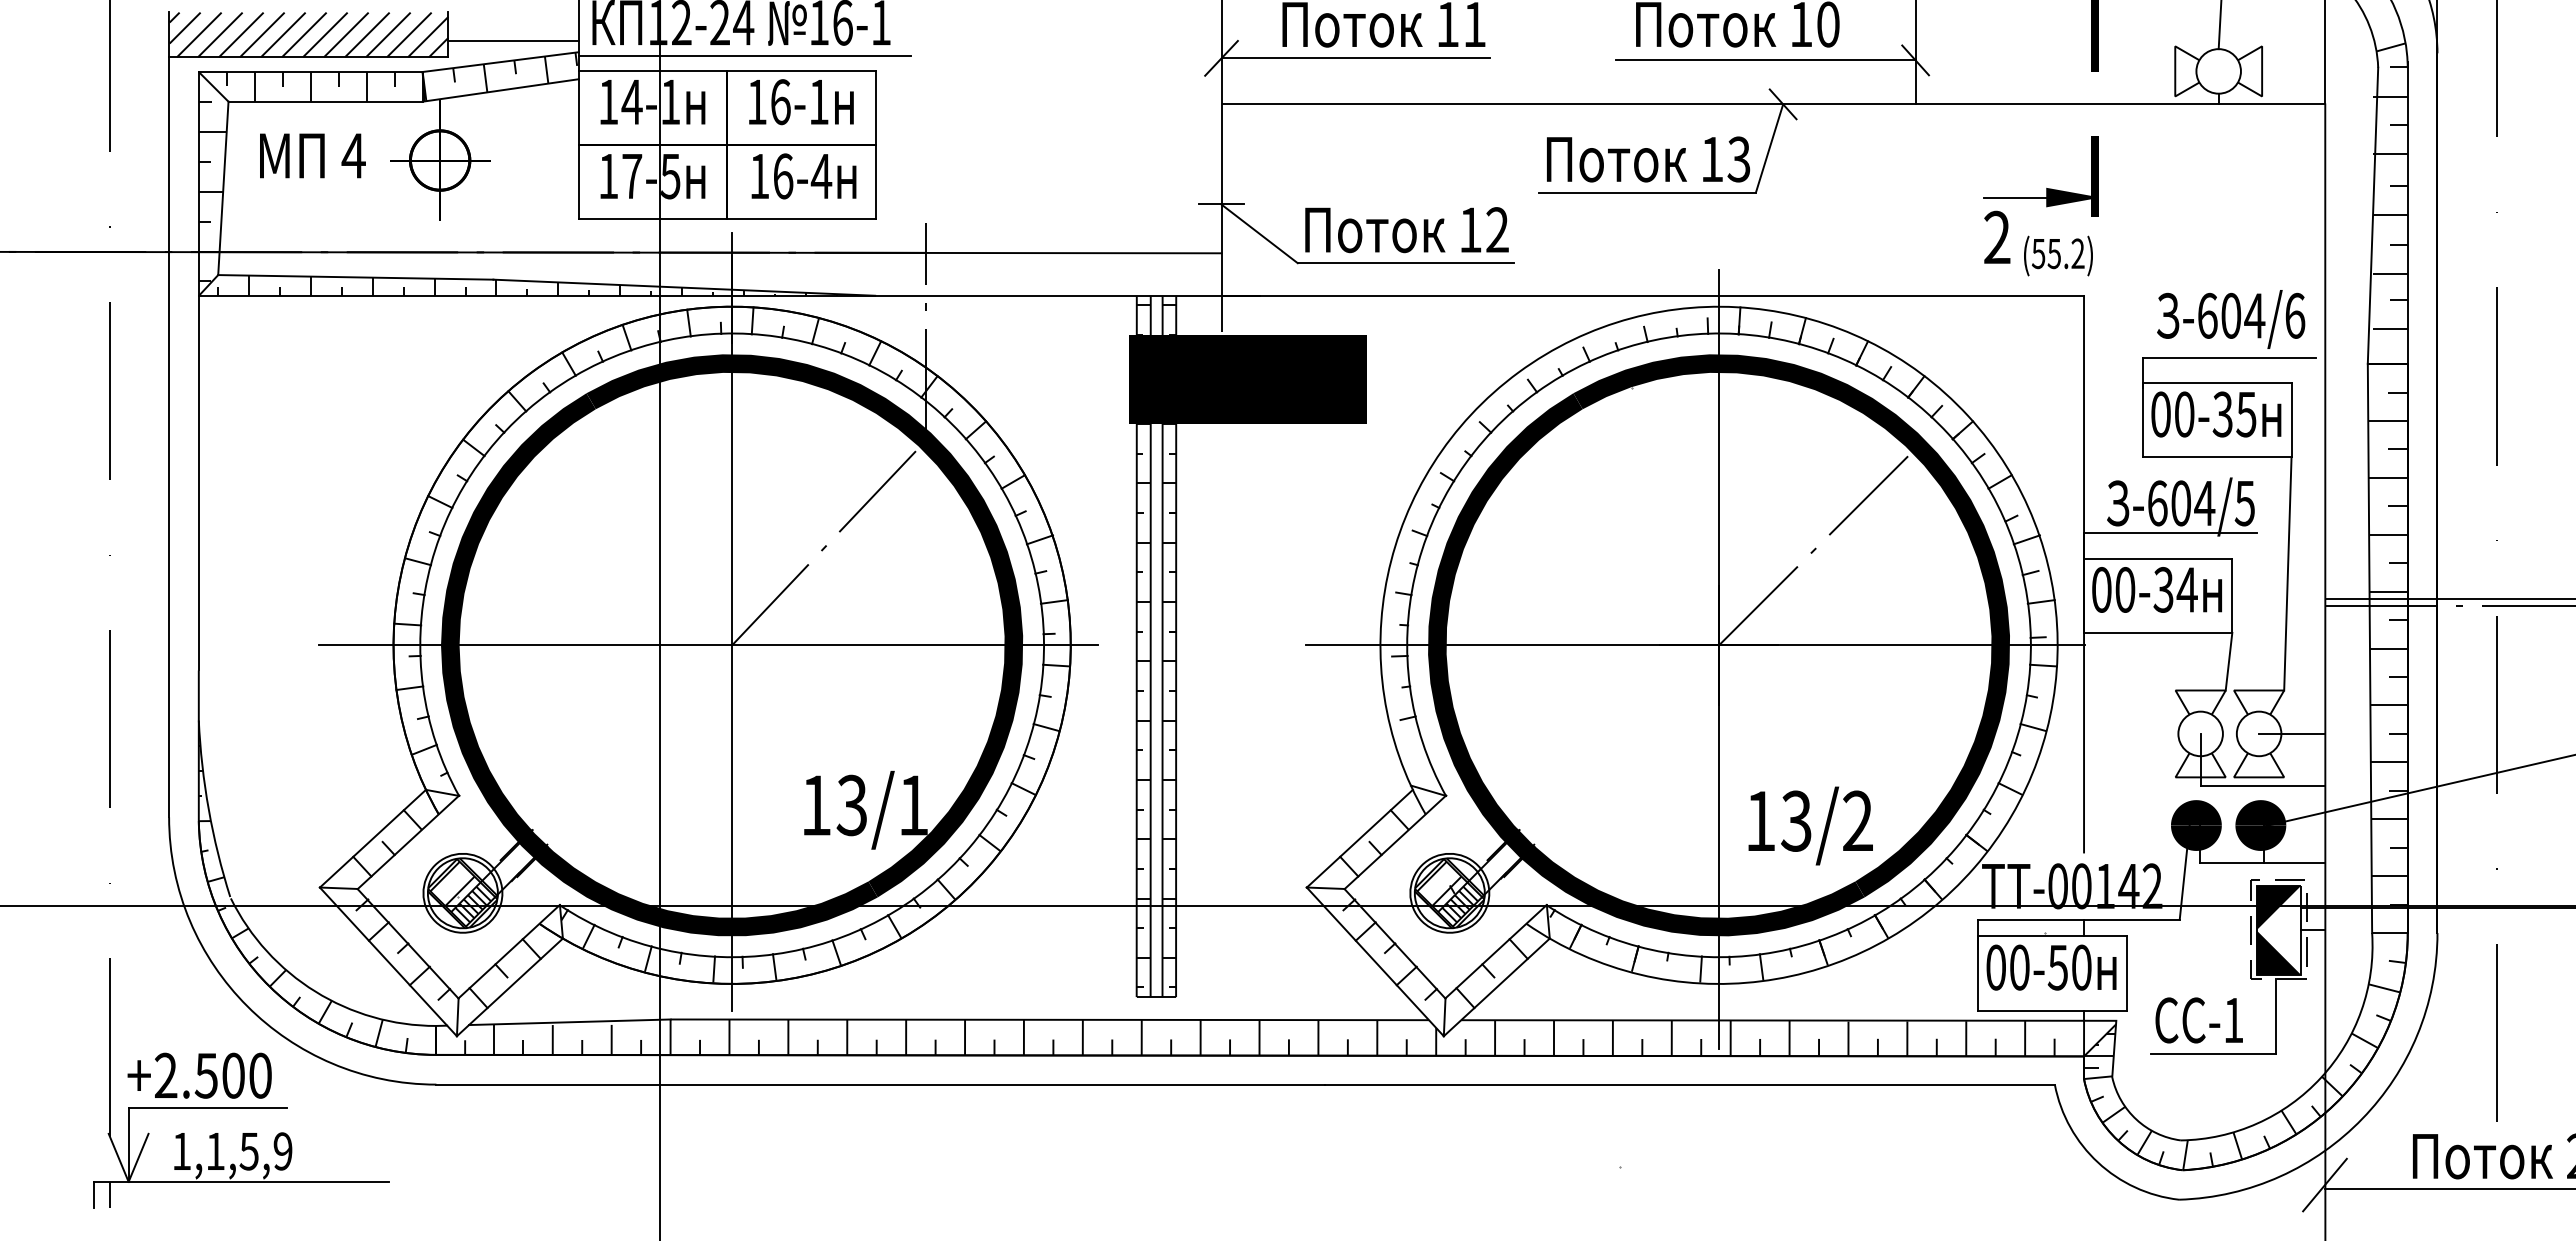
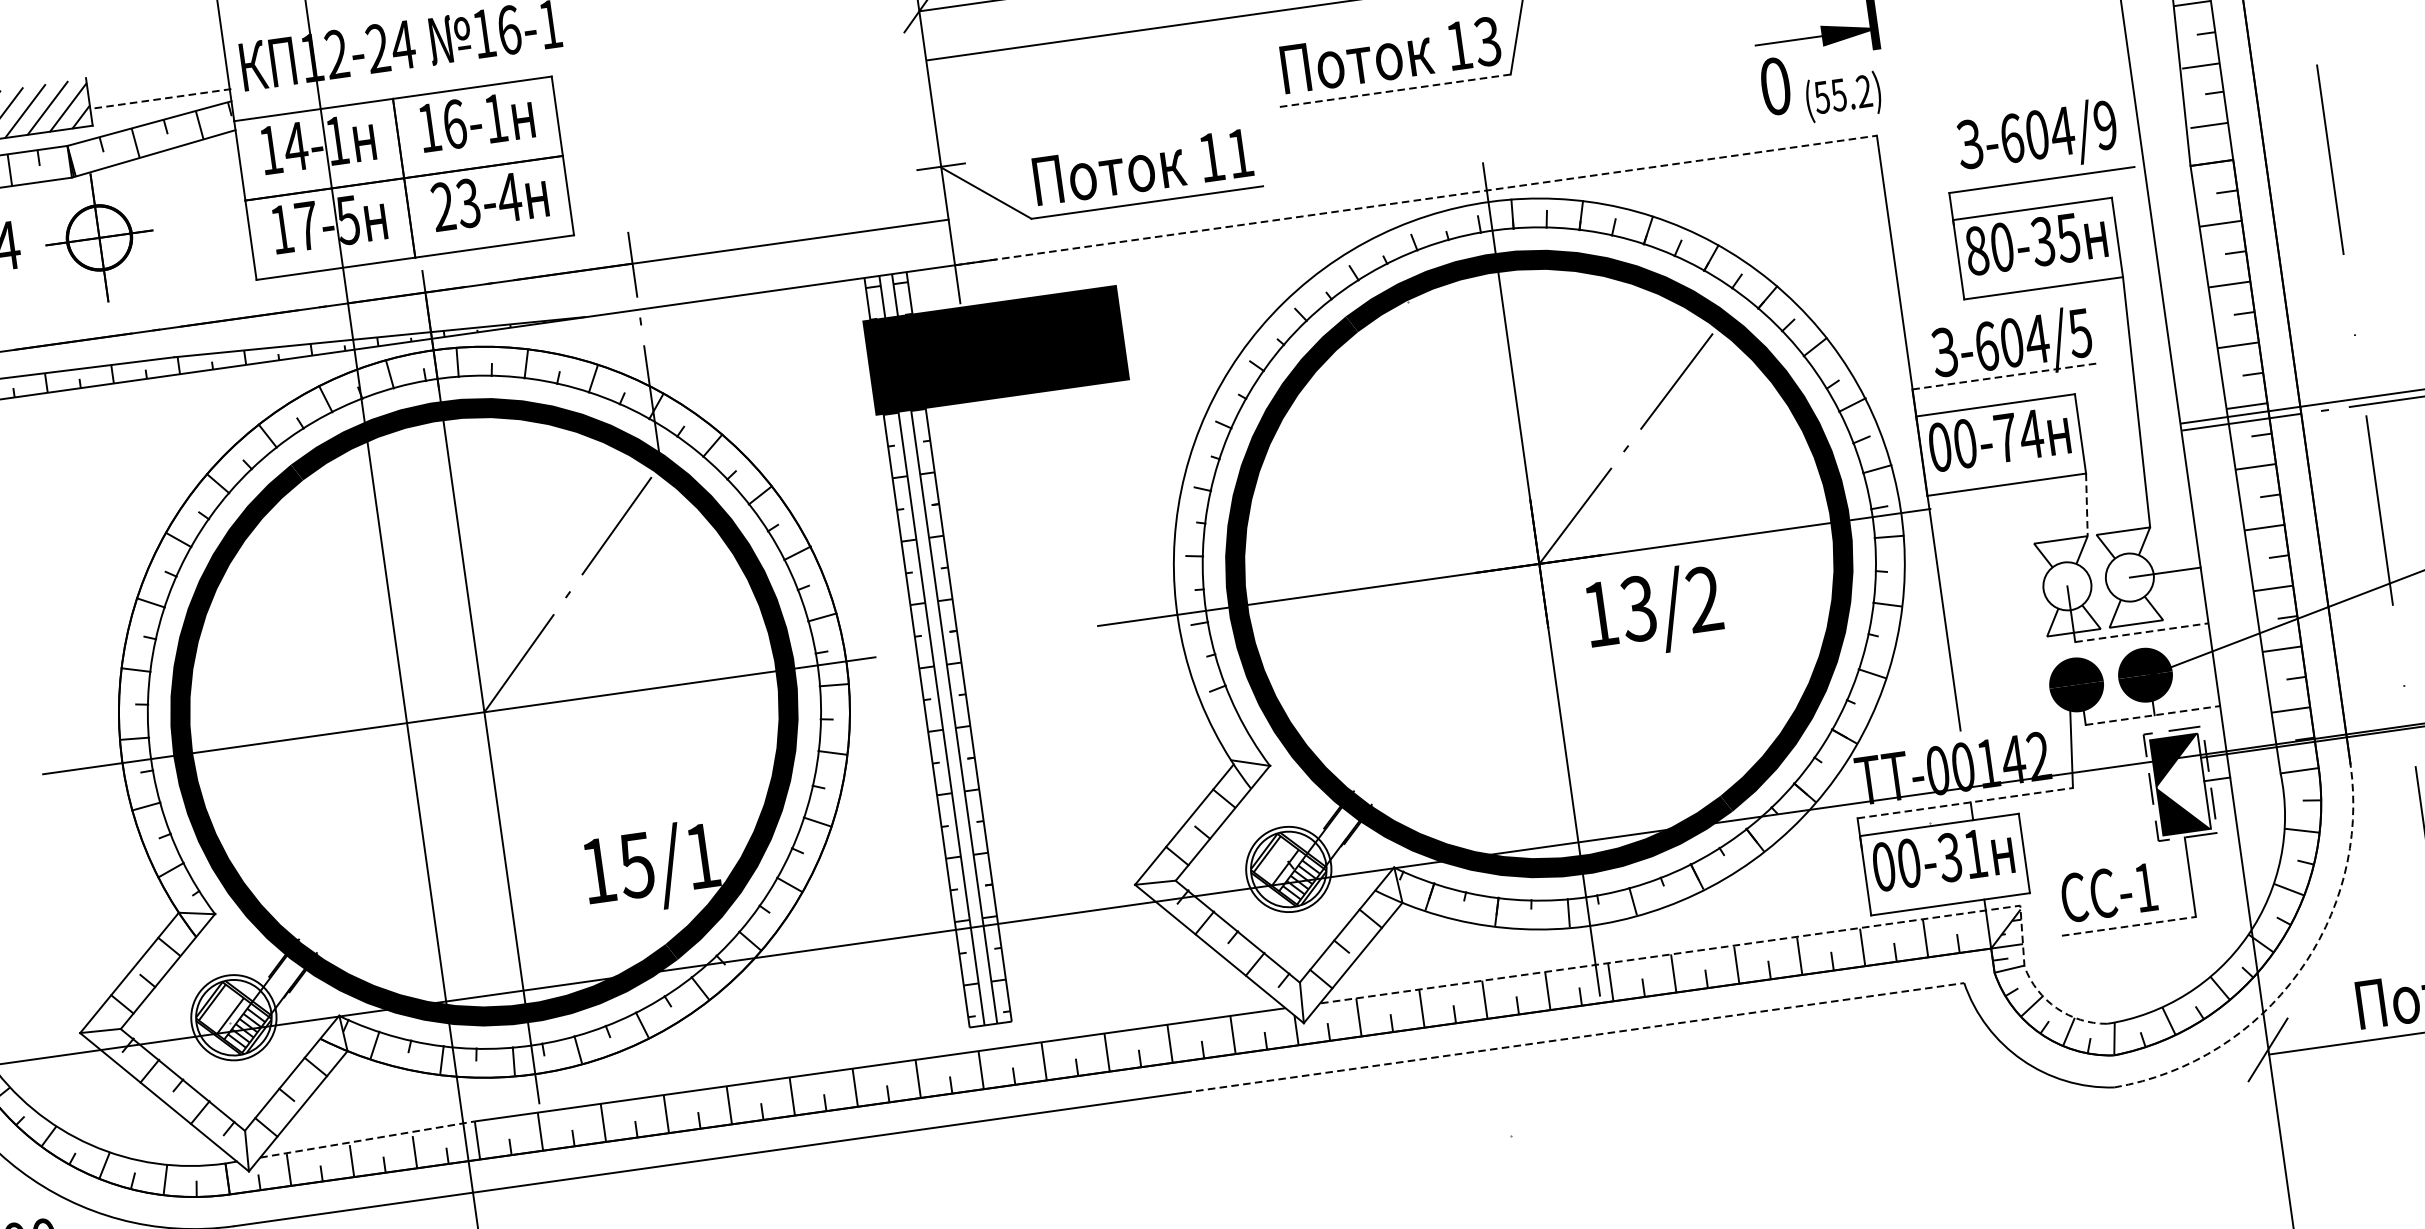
line: (514, 41) -> (161, 99), solid -> dashed
line: (744, 55) -> (409, 79), removed
text: (771, 176) -> (456, 205), 16-4 -> 23-4
line: (1647, 192) -> (1394, 90), solid -> dashed
text: (1497, 229) -> (1240, 152), 12 -> 11
text: (1997, 237) -> (1775, 86), 2 -> 0
line: (1653, 295) -> (1416, 199), solid -> dashed
text: (2295, 315) -> (2105, 124), -604/6 -> -604/9
text: (2160, 414) -> (1976, 250), 00-35 -> 80-35
line: (2170, 533) -> (2005, 376), solid -> dashed
text: (2163, 589) -> (2005, 437), 00-34 -> 00-74
line: (2229, 661) -> (2087, 504), solid -> dashed
line: (2263, 786) -> (2142, 633), solid -> dashed
text: (851, 804) -> (635, 864), 13/1 -> 15/1
text: (1810, 825) -> (1654, 611), moved
line: (2262, 863) -> (2152, 715), solid -> dashed
line: (2078, 919) -> (1964, 803), solid -> dashed
text: (2069, 967) -> (1962, 855), 00-50 -> 00-31
line: (1875, 1020) -> (1762, 941), solid -> dashed
line: (569, 1022) -> (367, 1139), solid -> dashed
line: (2213, 1053) -> (2129, 926), solid -> dashed
line: (1690, 1084) -> (1574, 1037), solid -> dashed
arc: (2362, 1118) -> (2298, 973), solid -> dashed

